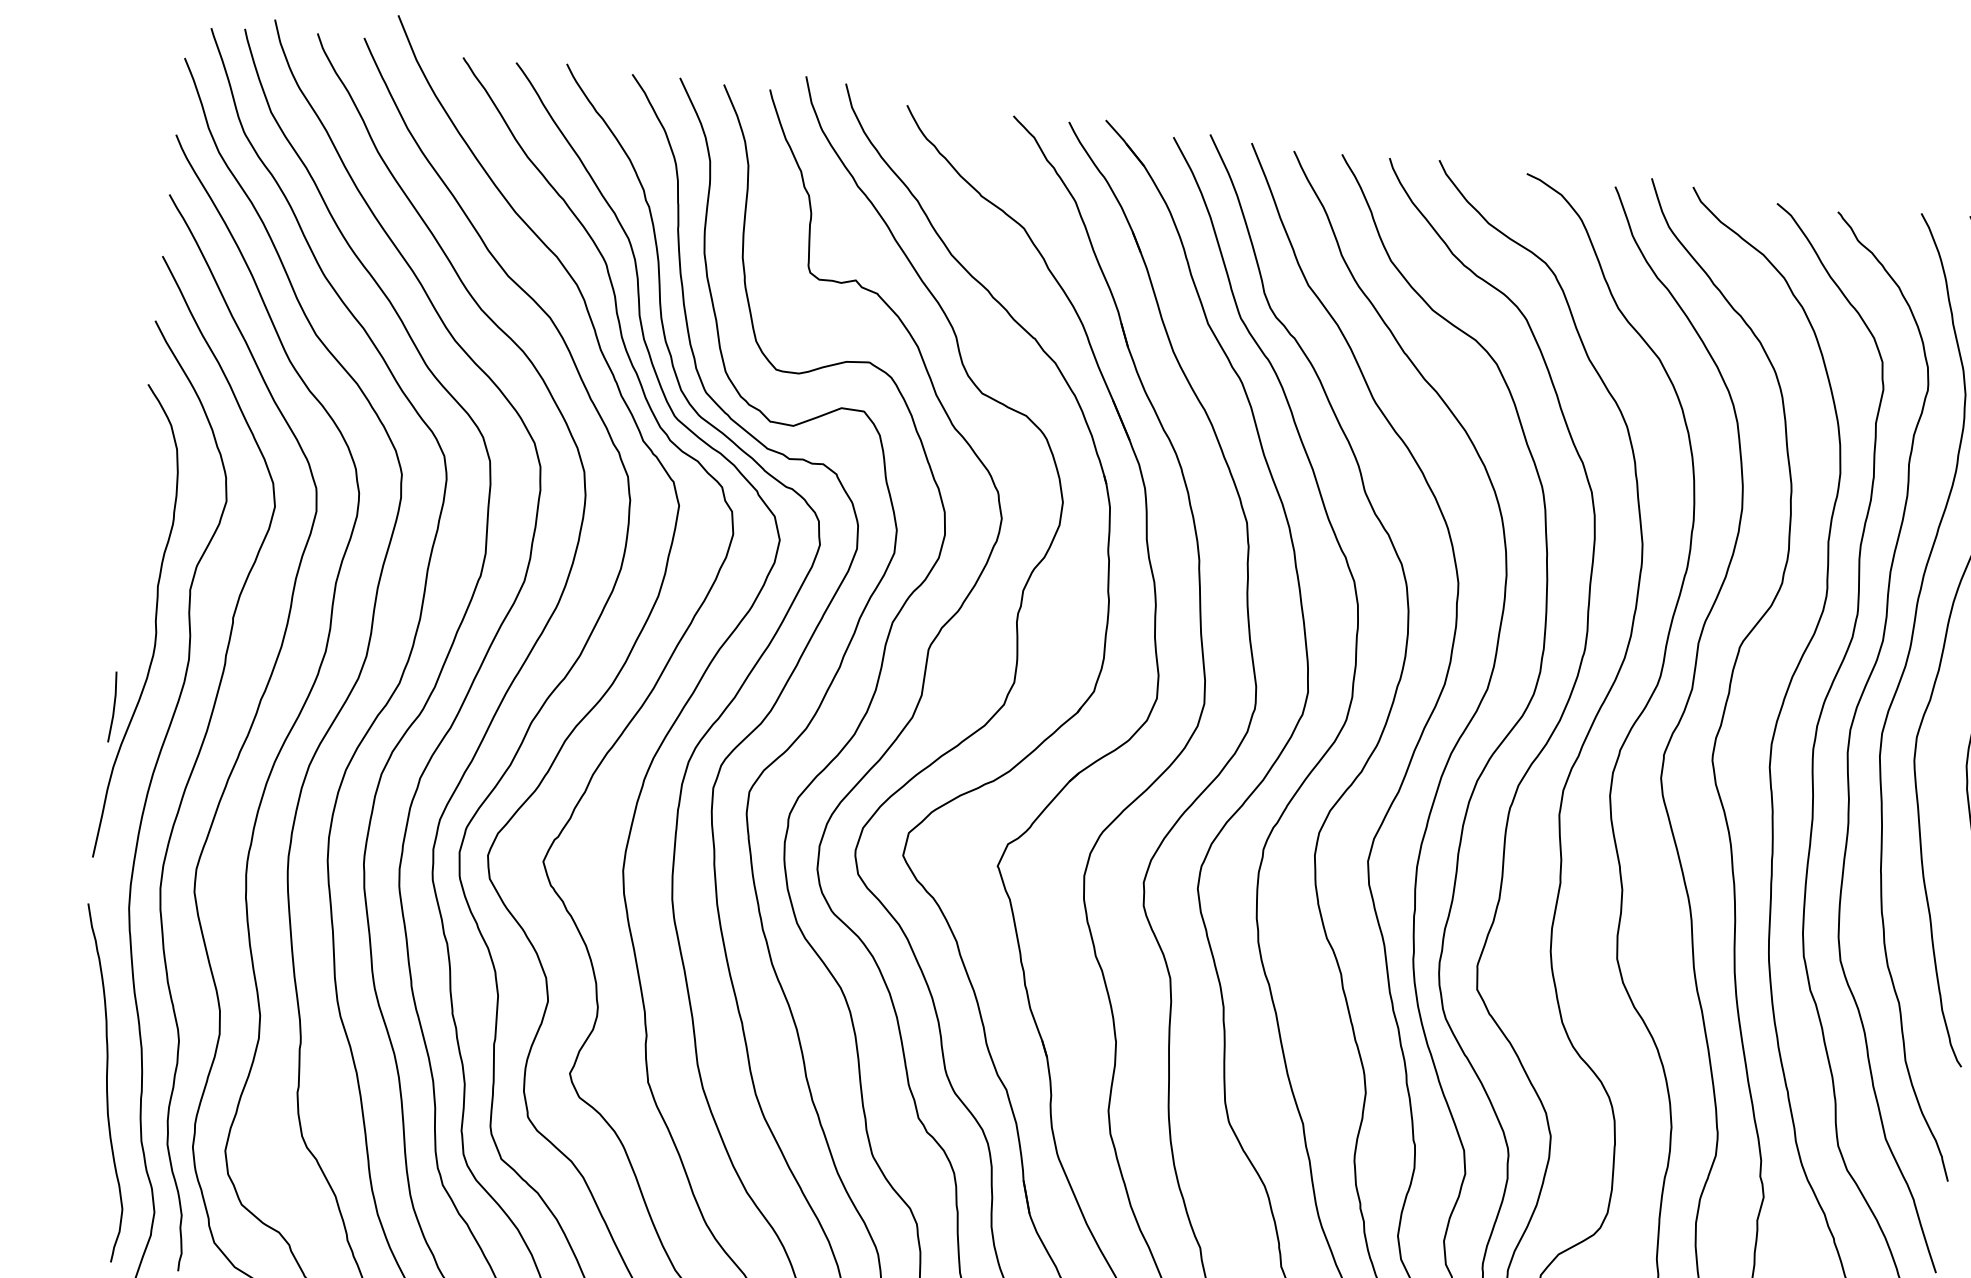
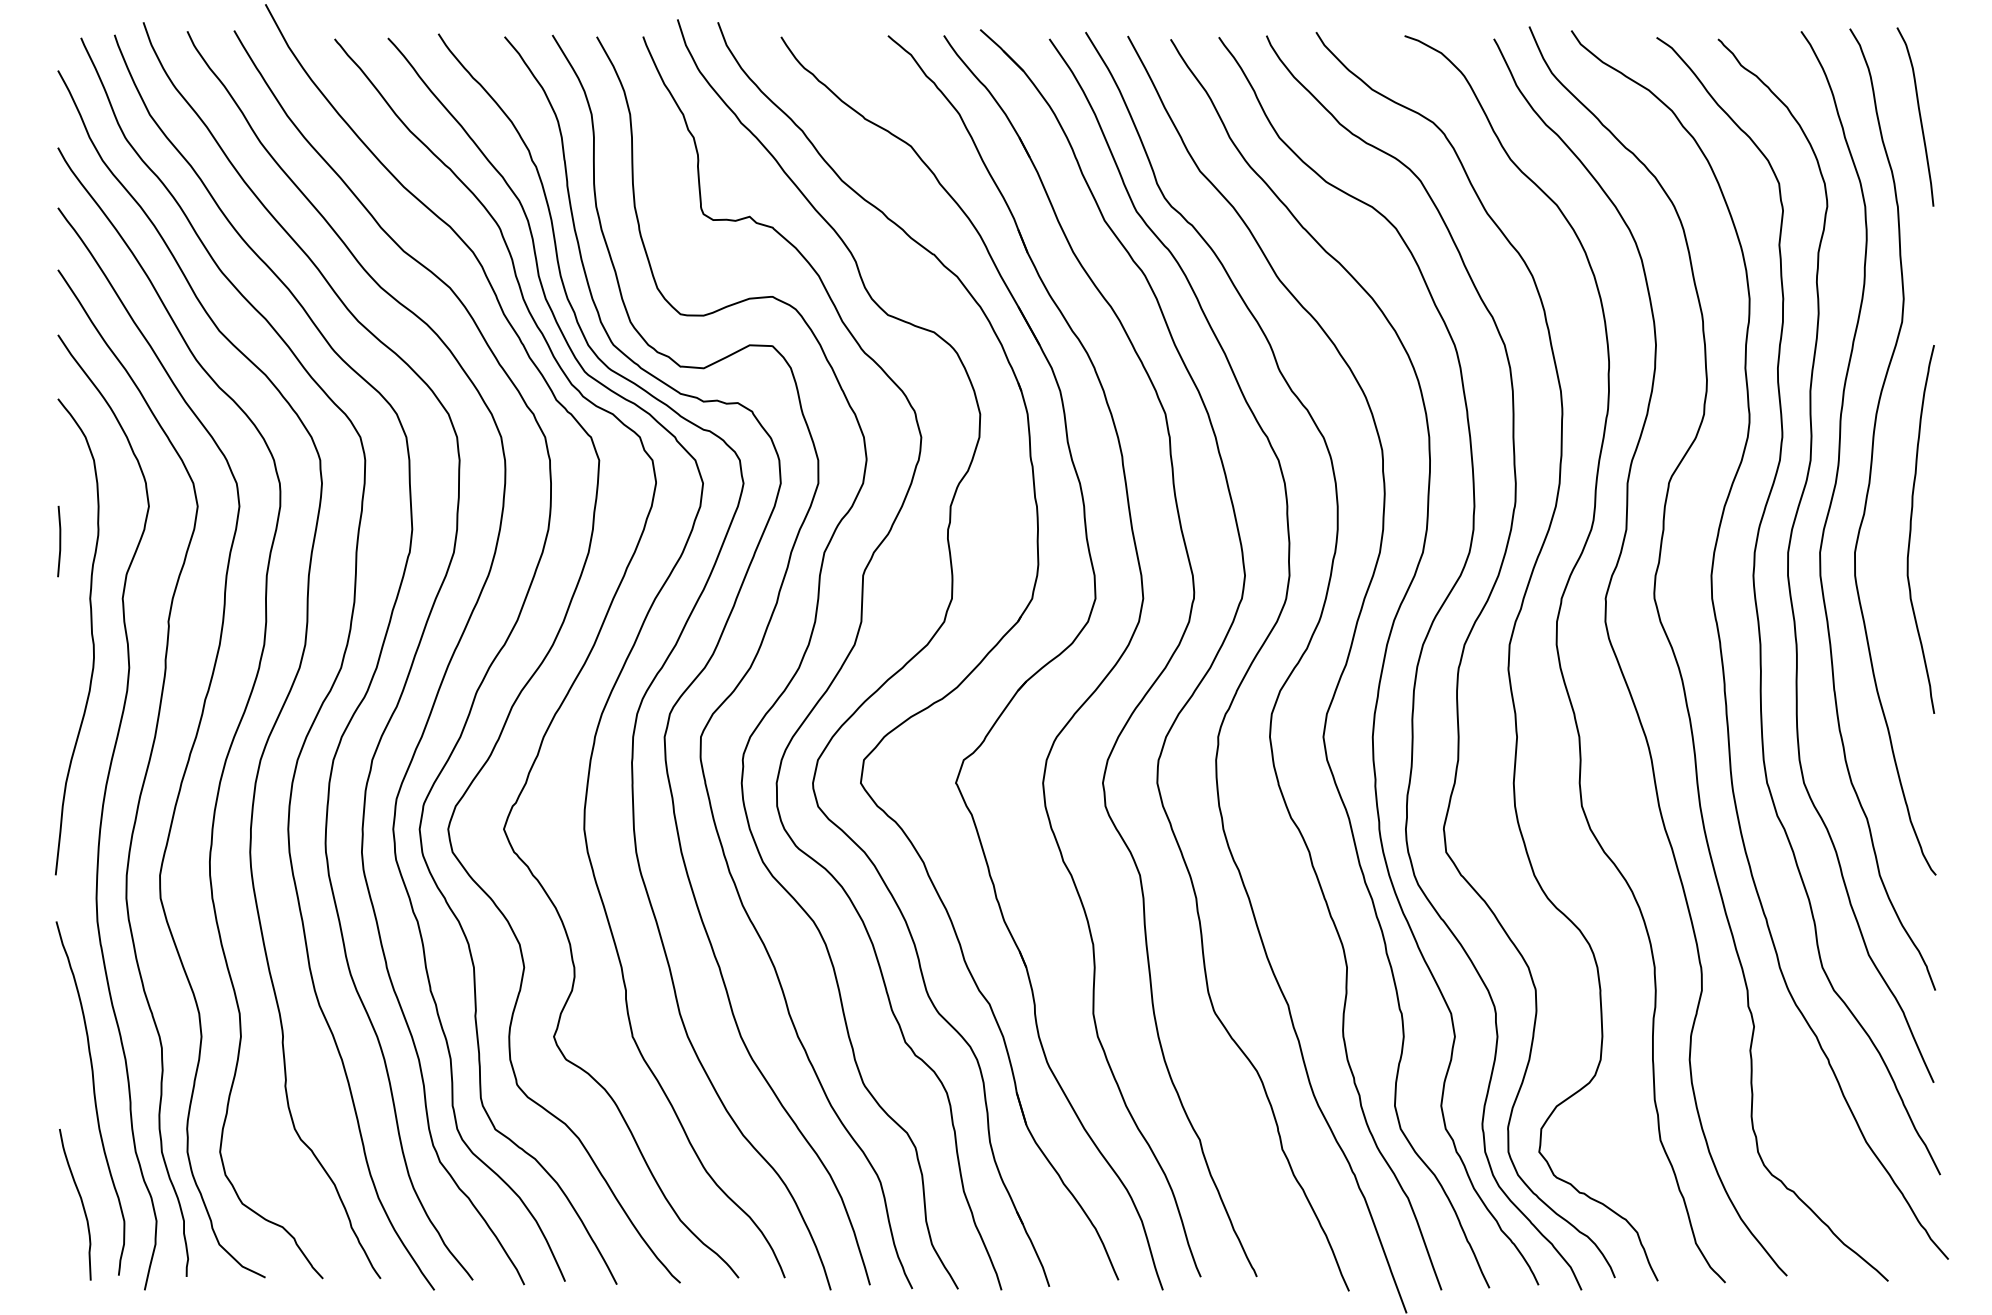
line: (113, 707) -> (59, 541), moved
curve: (81, 1186) -> (81, 1203), added

